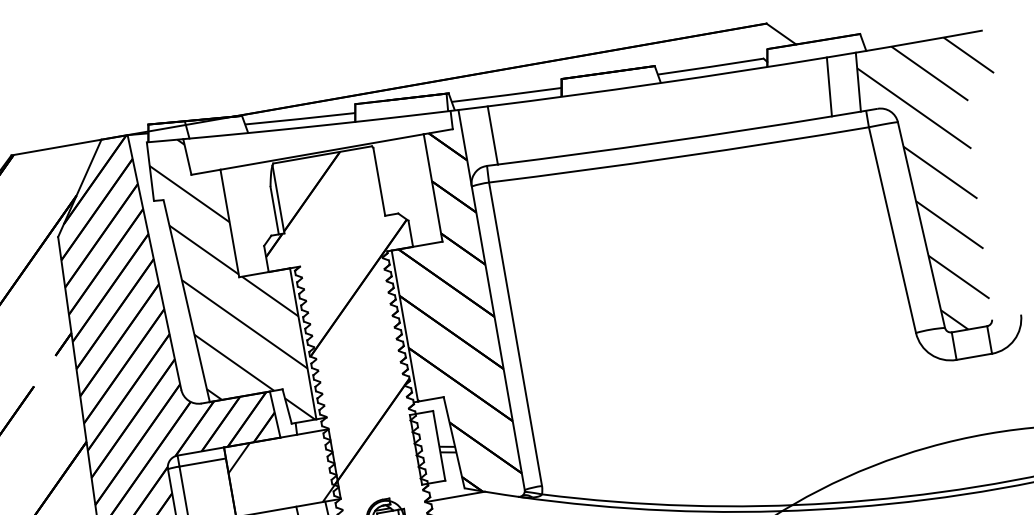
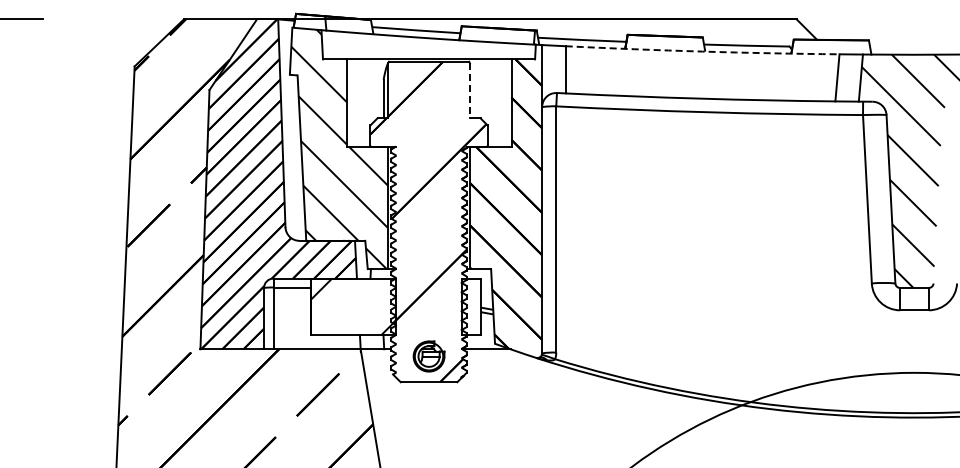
arc: (657, 83) -> (702, 51), solid -> dashed
line: (378, 181) -> (469, 90), solid -> dashed

